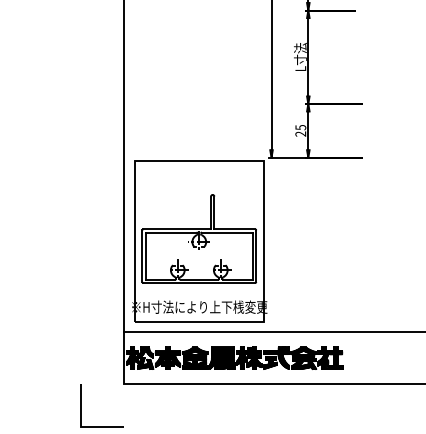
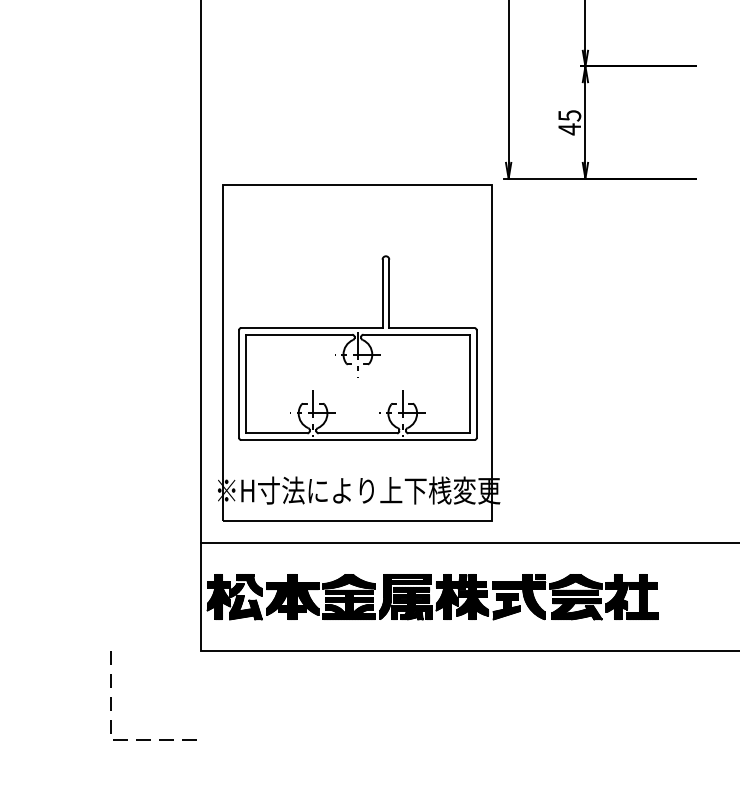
text: (300, 133) -> (569, 128), 25 -> 45
line: (81, 426) -> (112, 739), solid -> dashed

